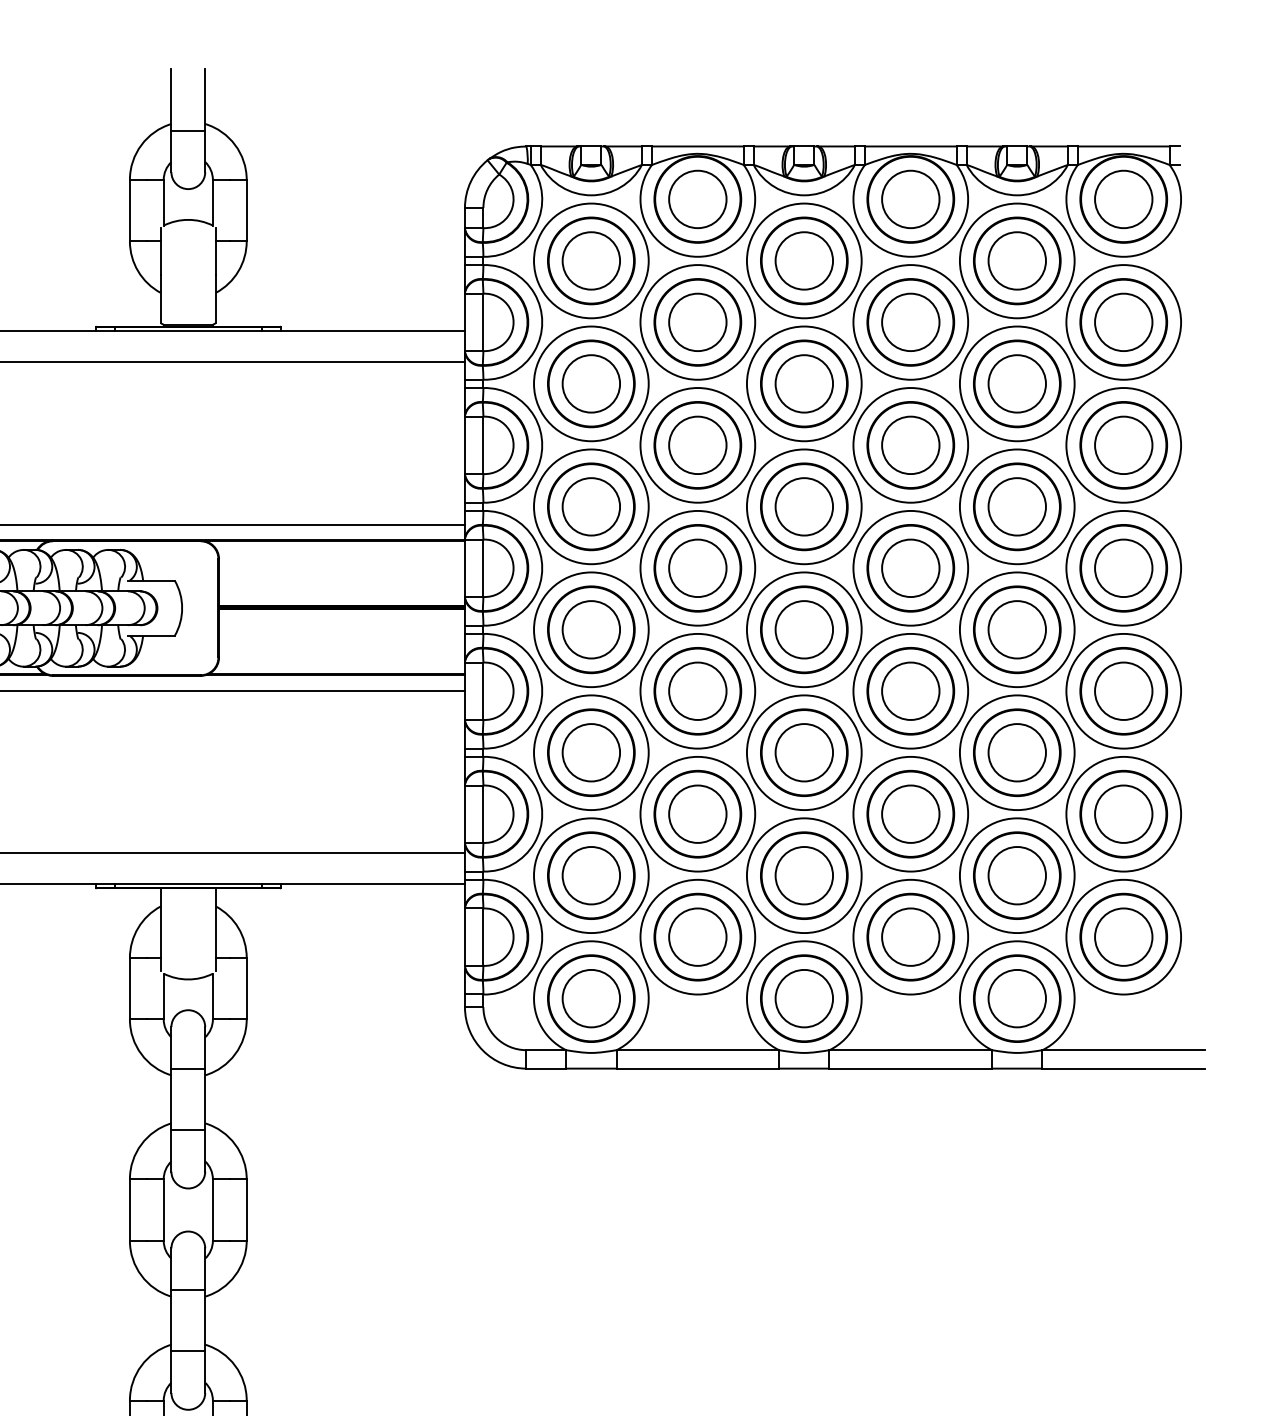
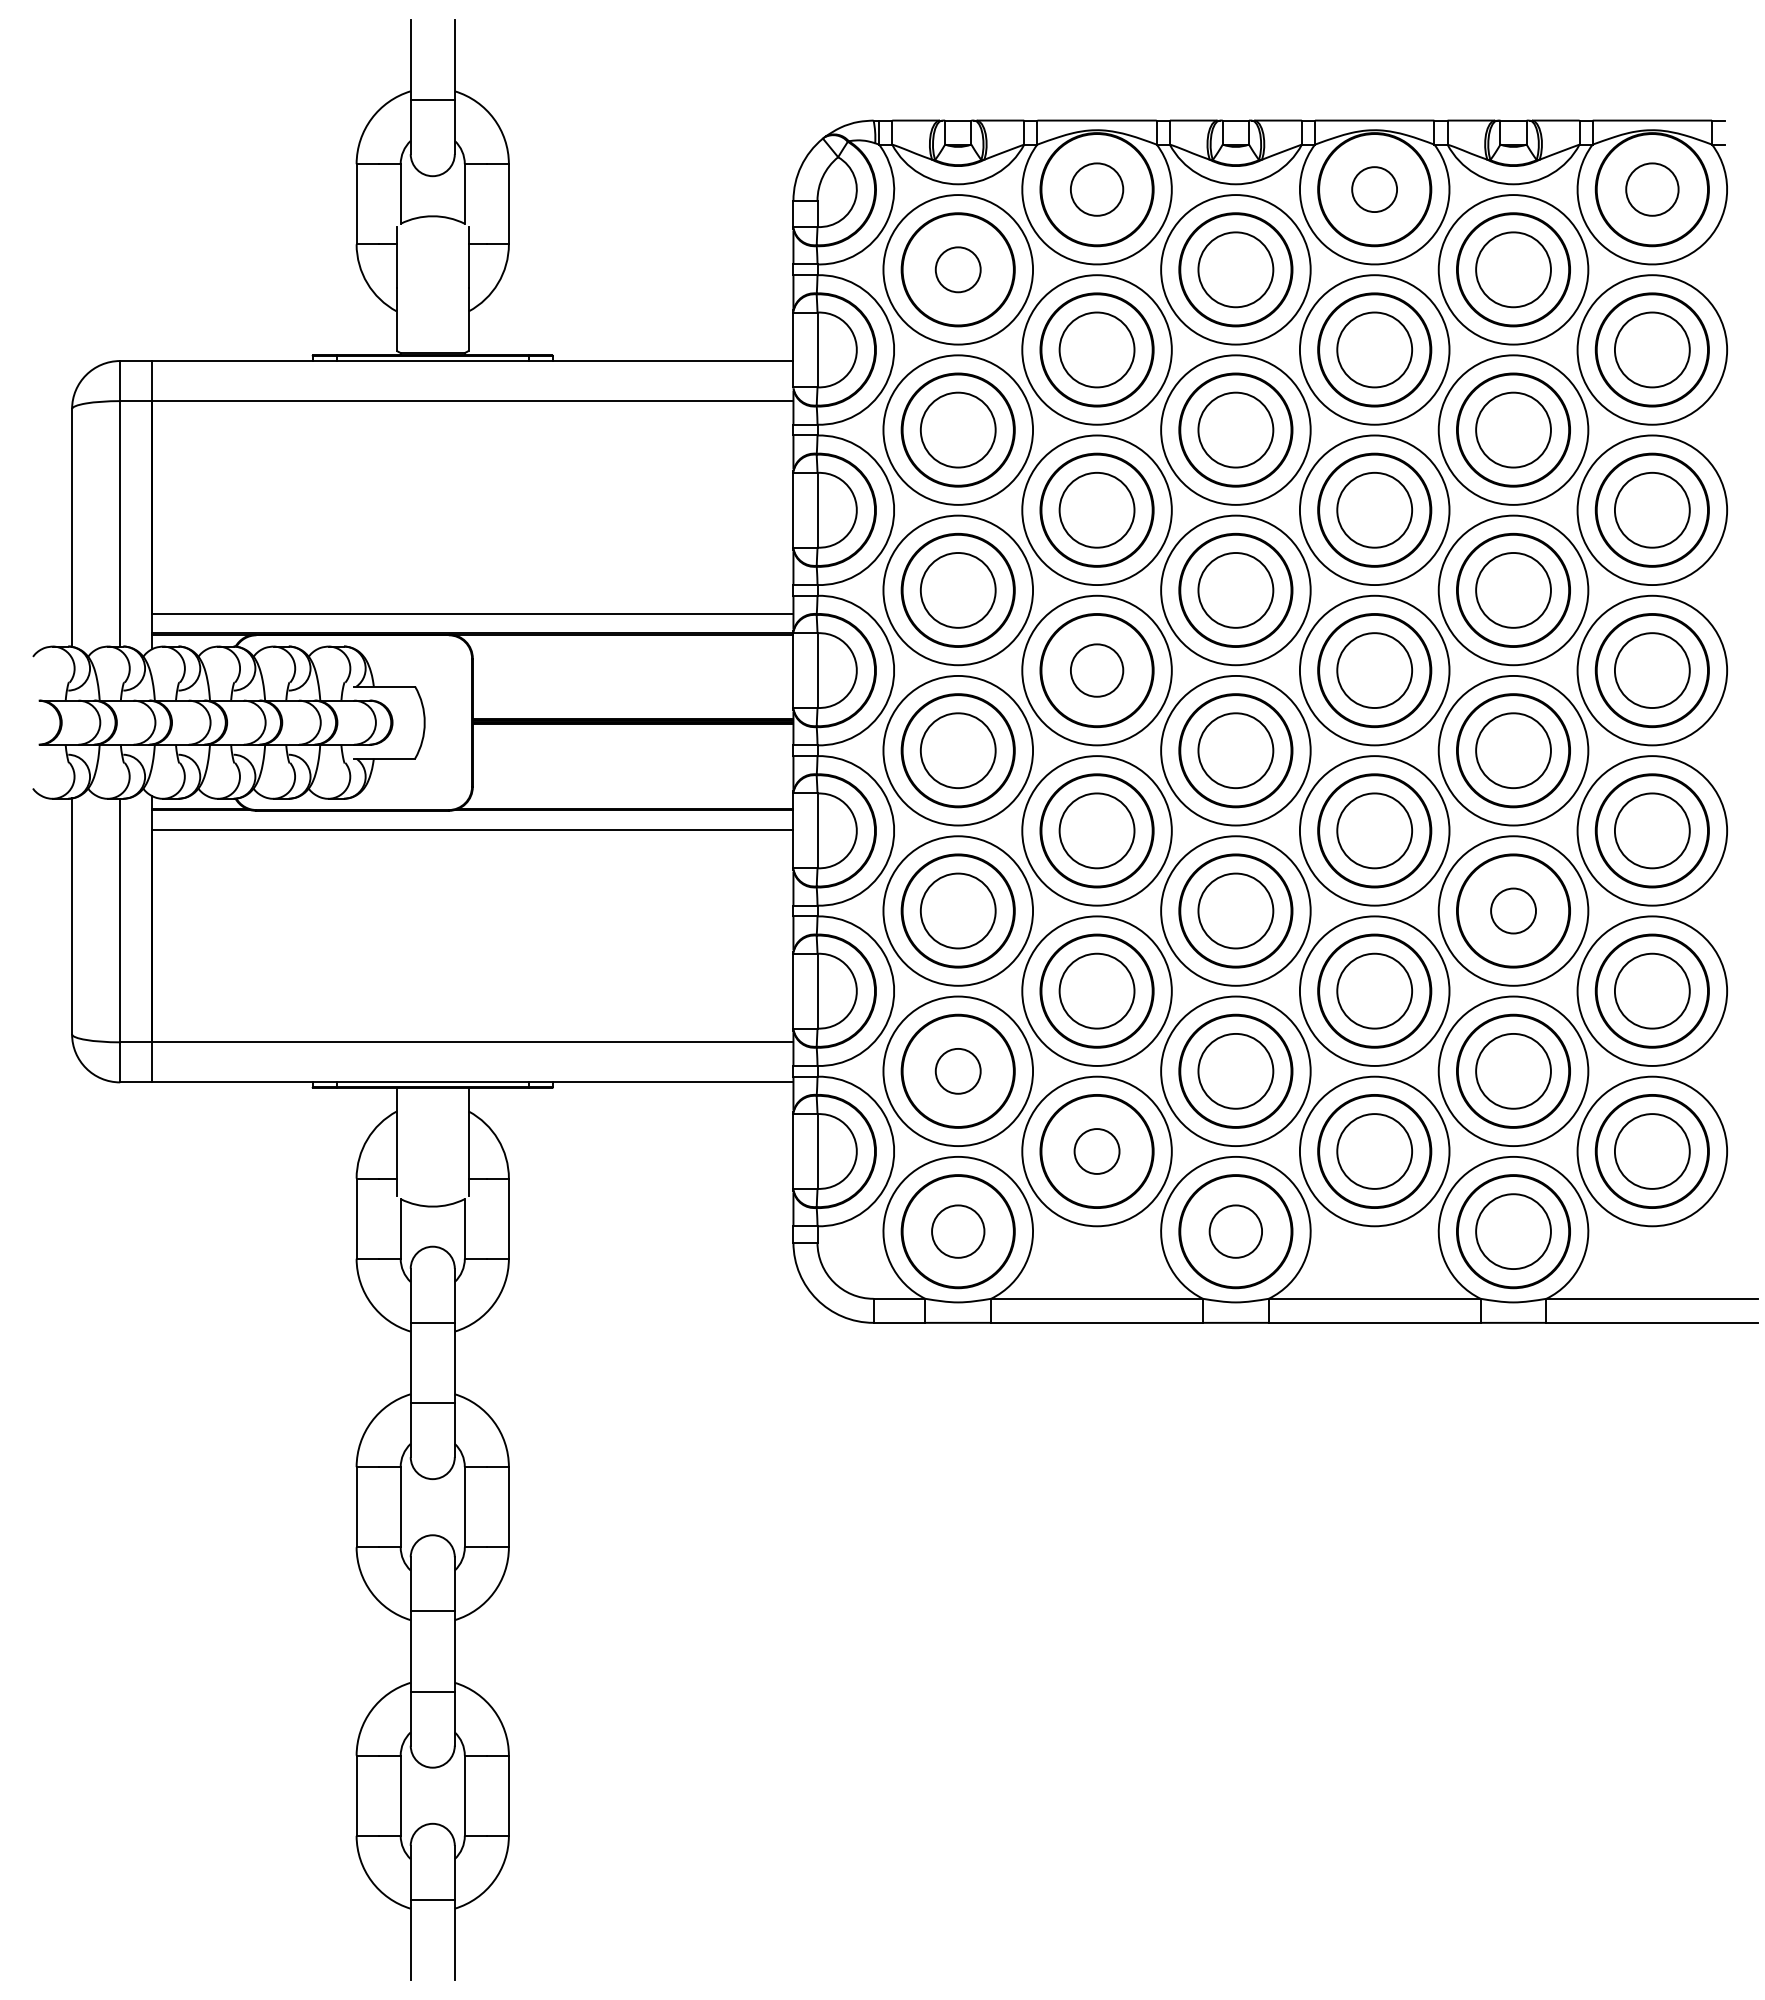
circle: (697, 199) -> (1096, 189), size x0.7
circle: (910, 199) -> (1374, 189), size x0.6
circle: (1123, 199) -> (1652, 189), size x0.7
circle: (590, 260) -> (957, 269), size x0.6
circle: (697, 568) -> (1096, 670), size x0.7
circle: (1017, 752) -> (1513, 910), size x0.6
circle: (590, 875) -> (957, 1070), size x0.6
circle: (697, 937) -> (1096, 1151), size x0.6
circle: (590, 998) -> (957, 1231), size x0.7
circle: (804, 998) -> (1235, 1231), size x0.7

